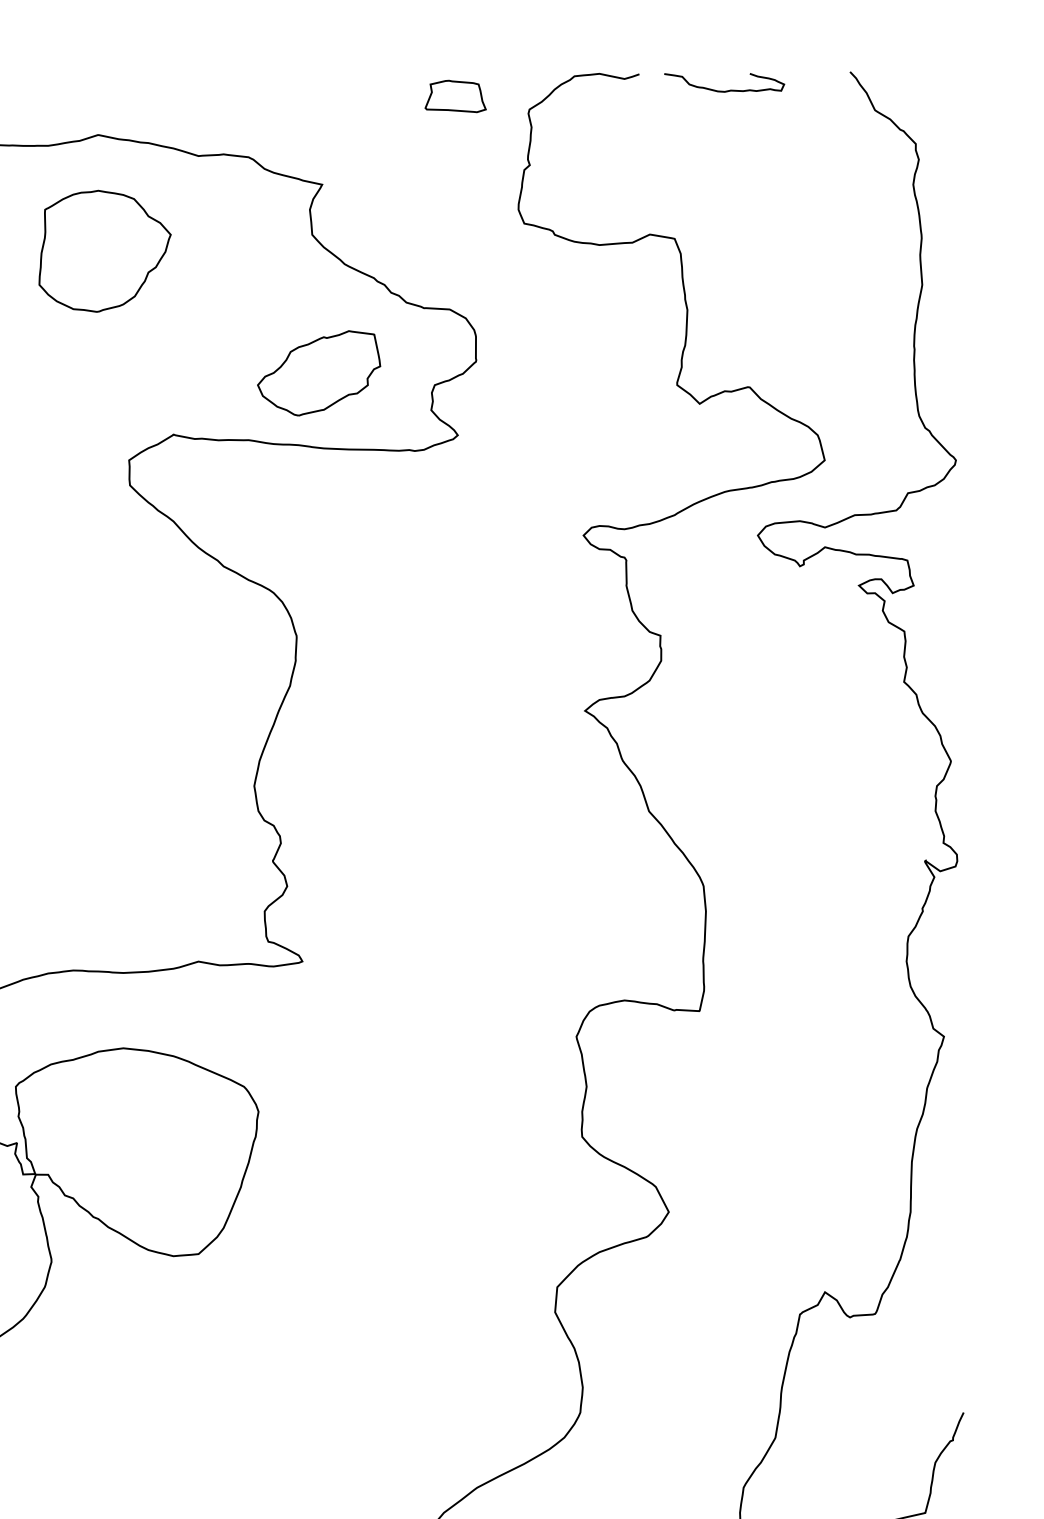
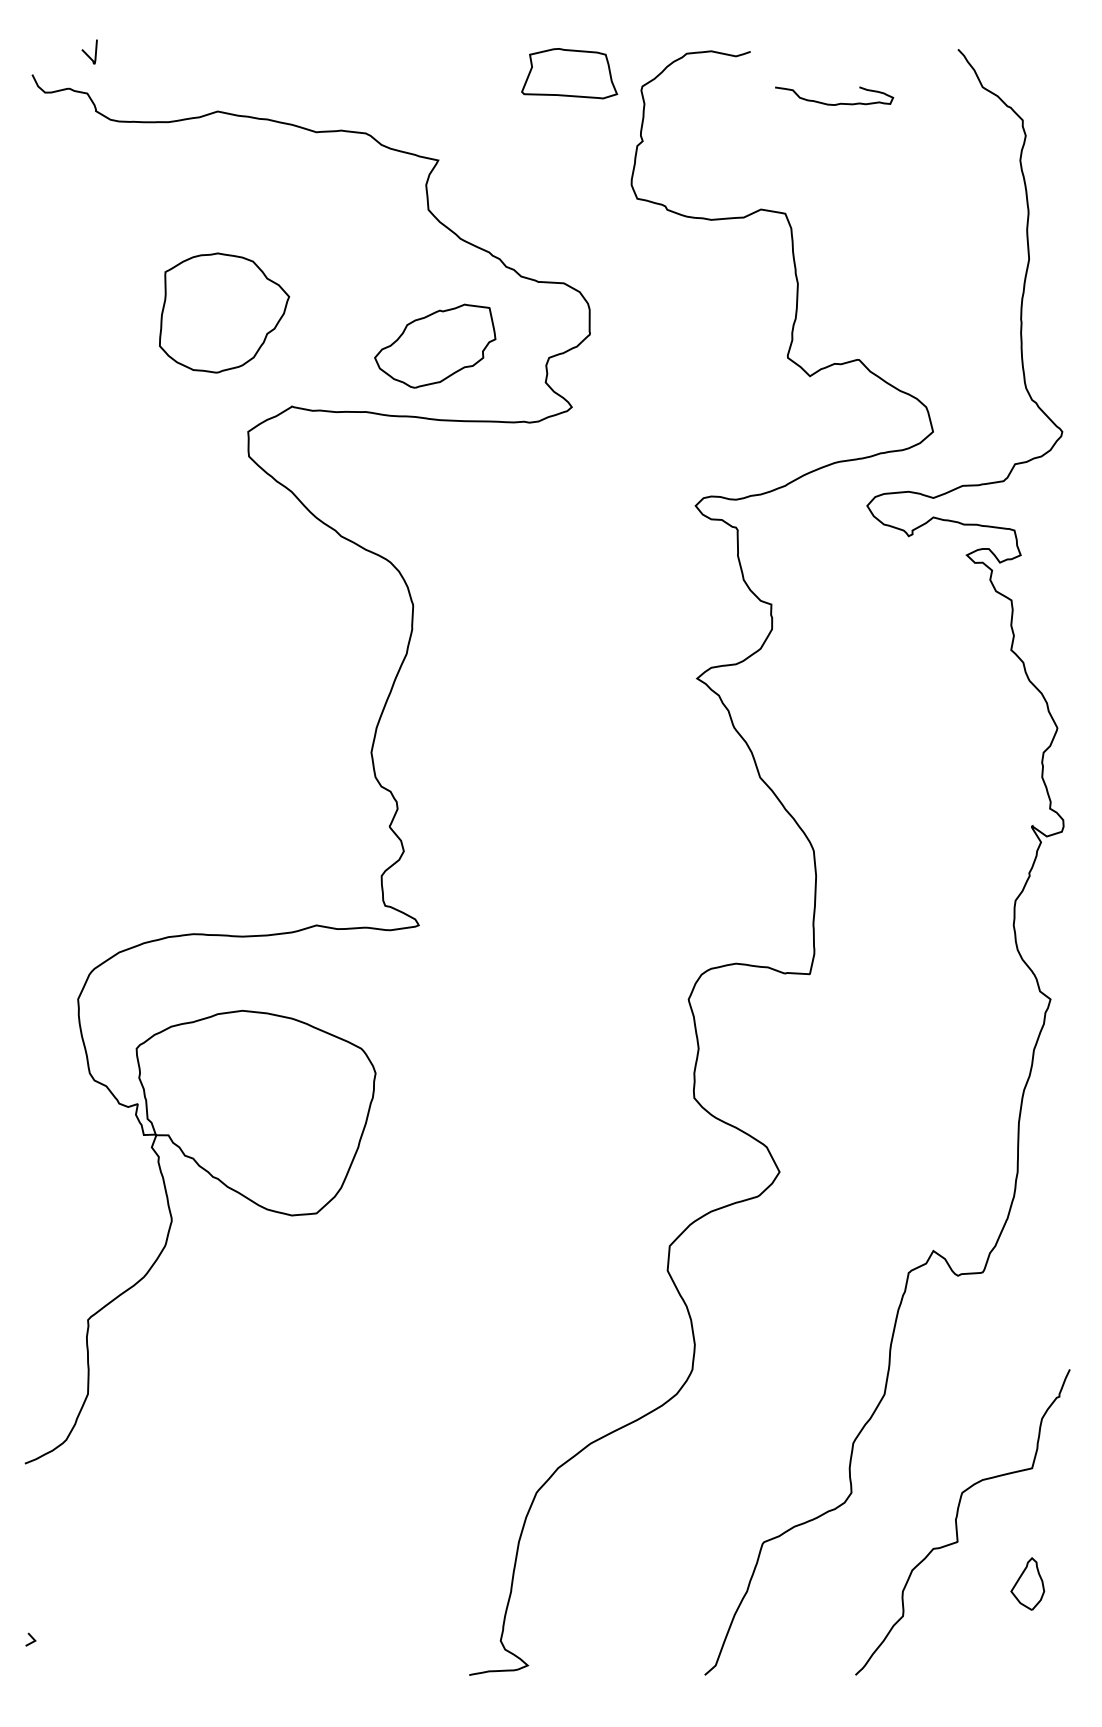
curve: (726, 90) -> (836, 103), moved
part: (455, 96) -> (569, 73), size x1.6
part: (105, 250) -> (224, 312), moved

